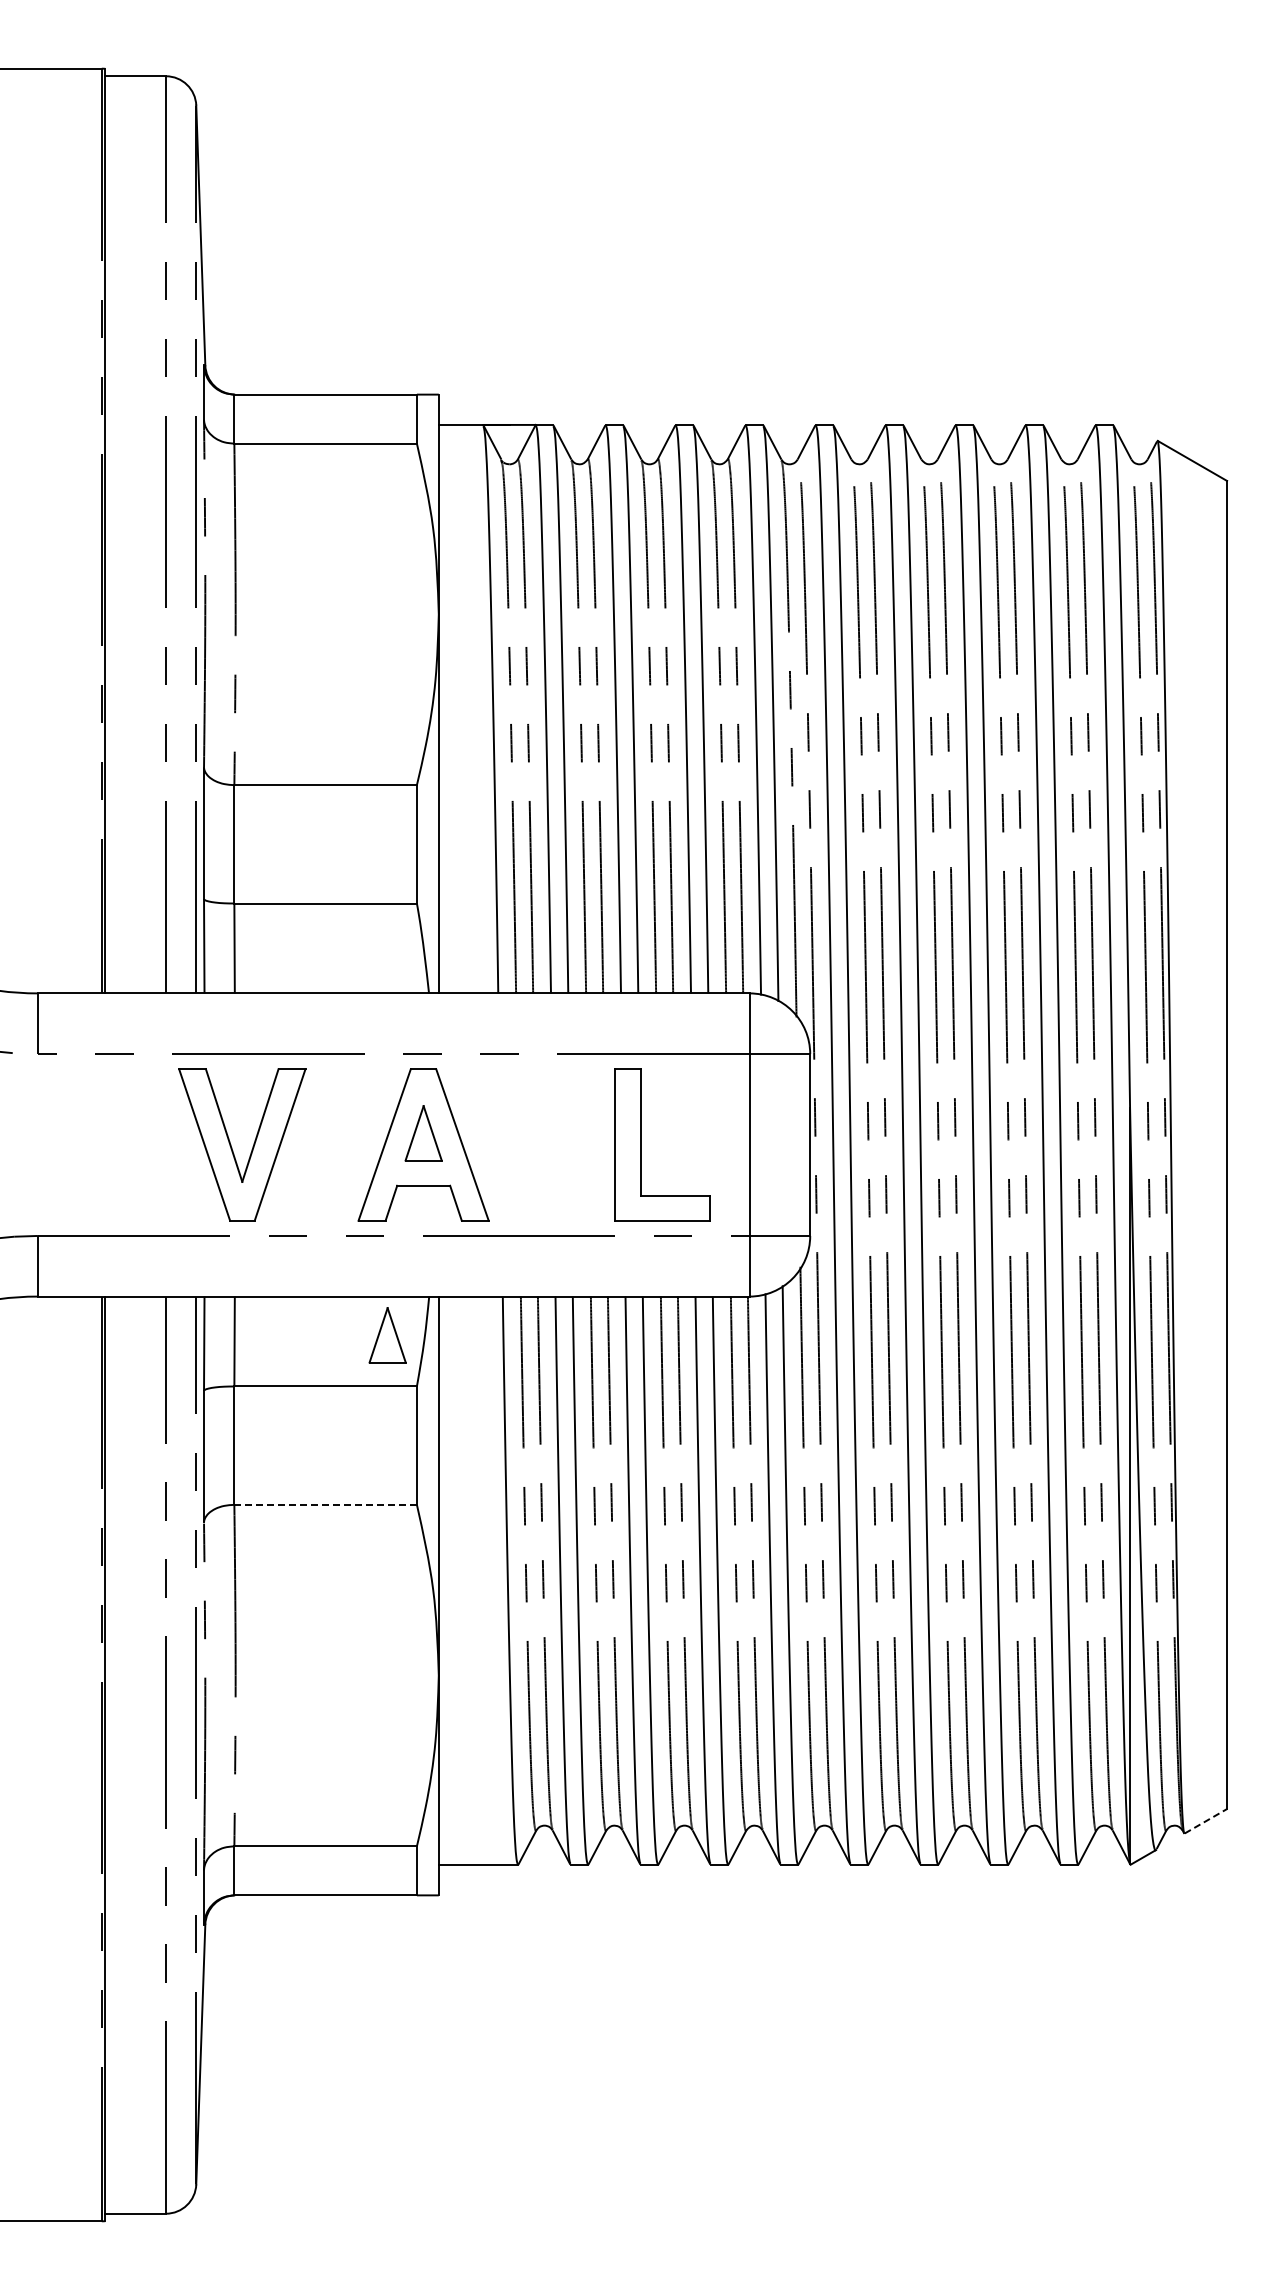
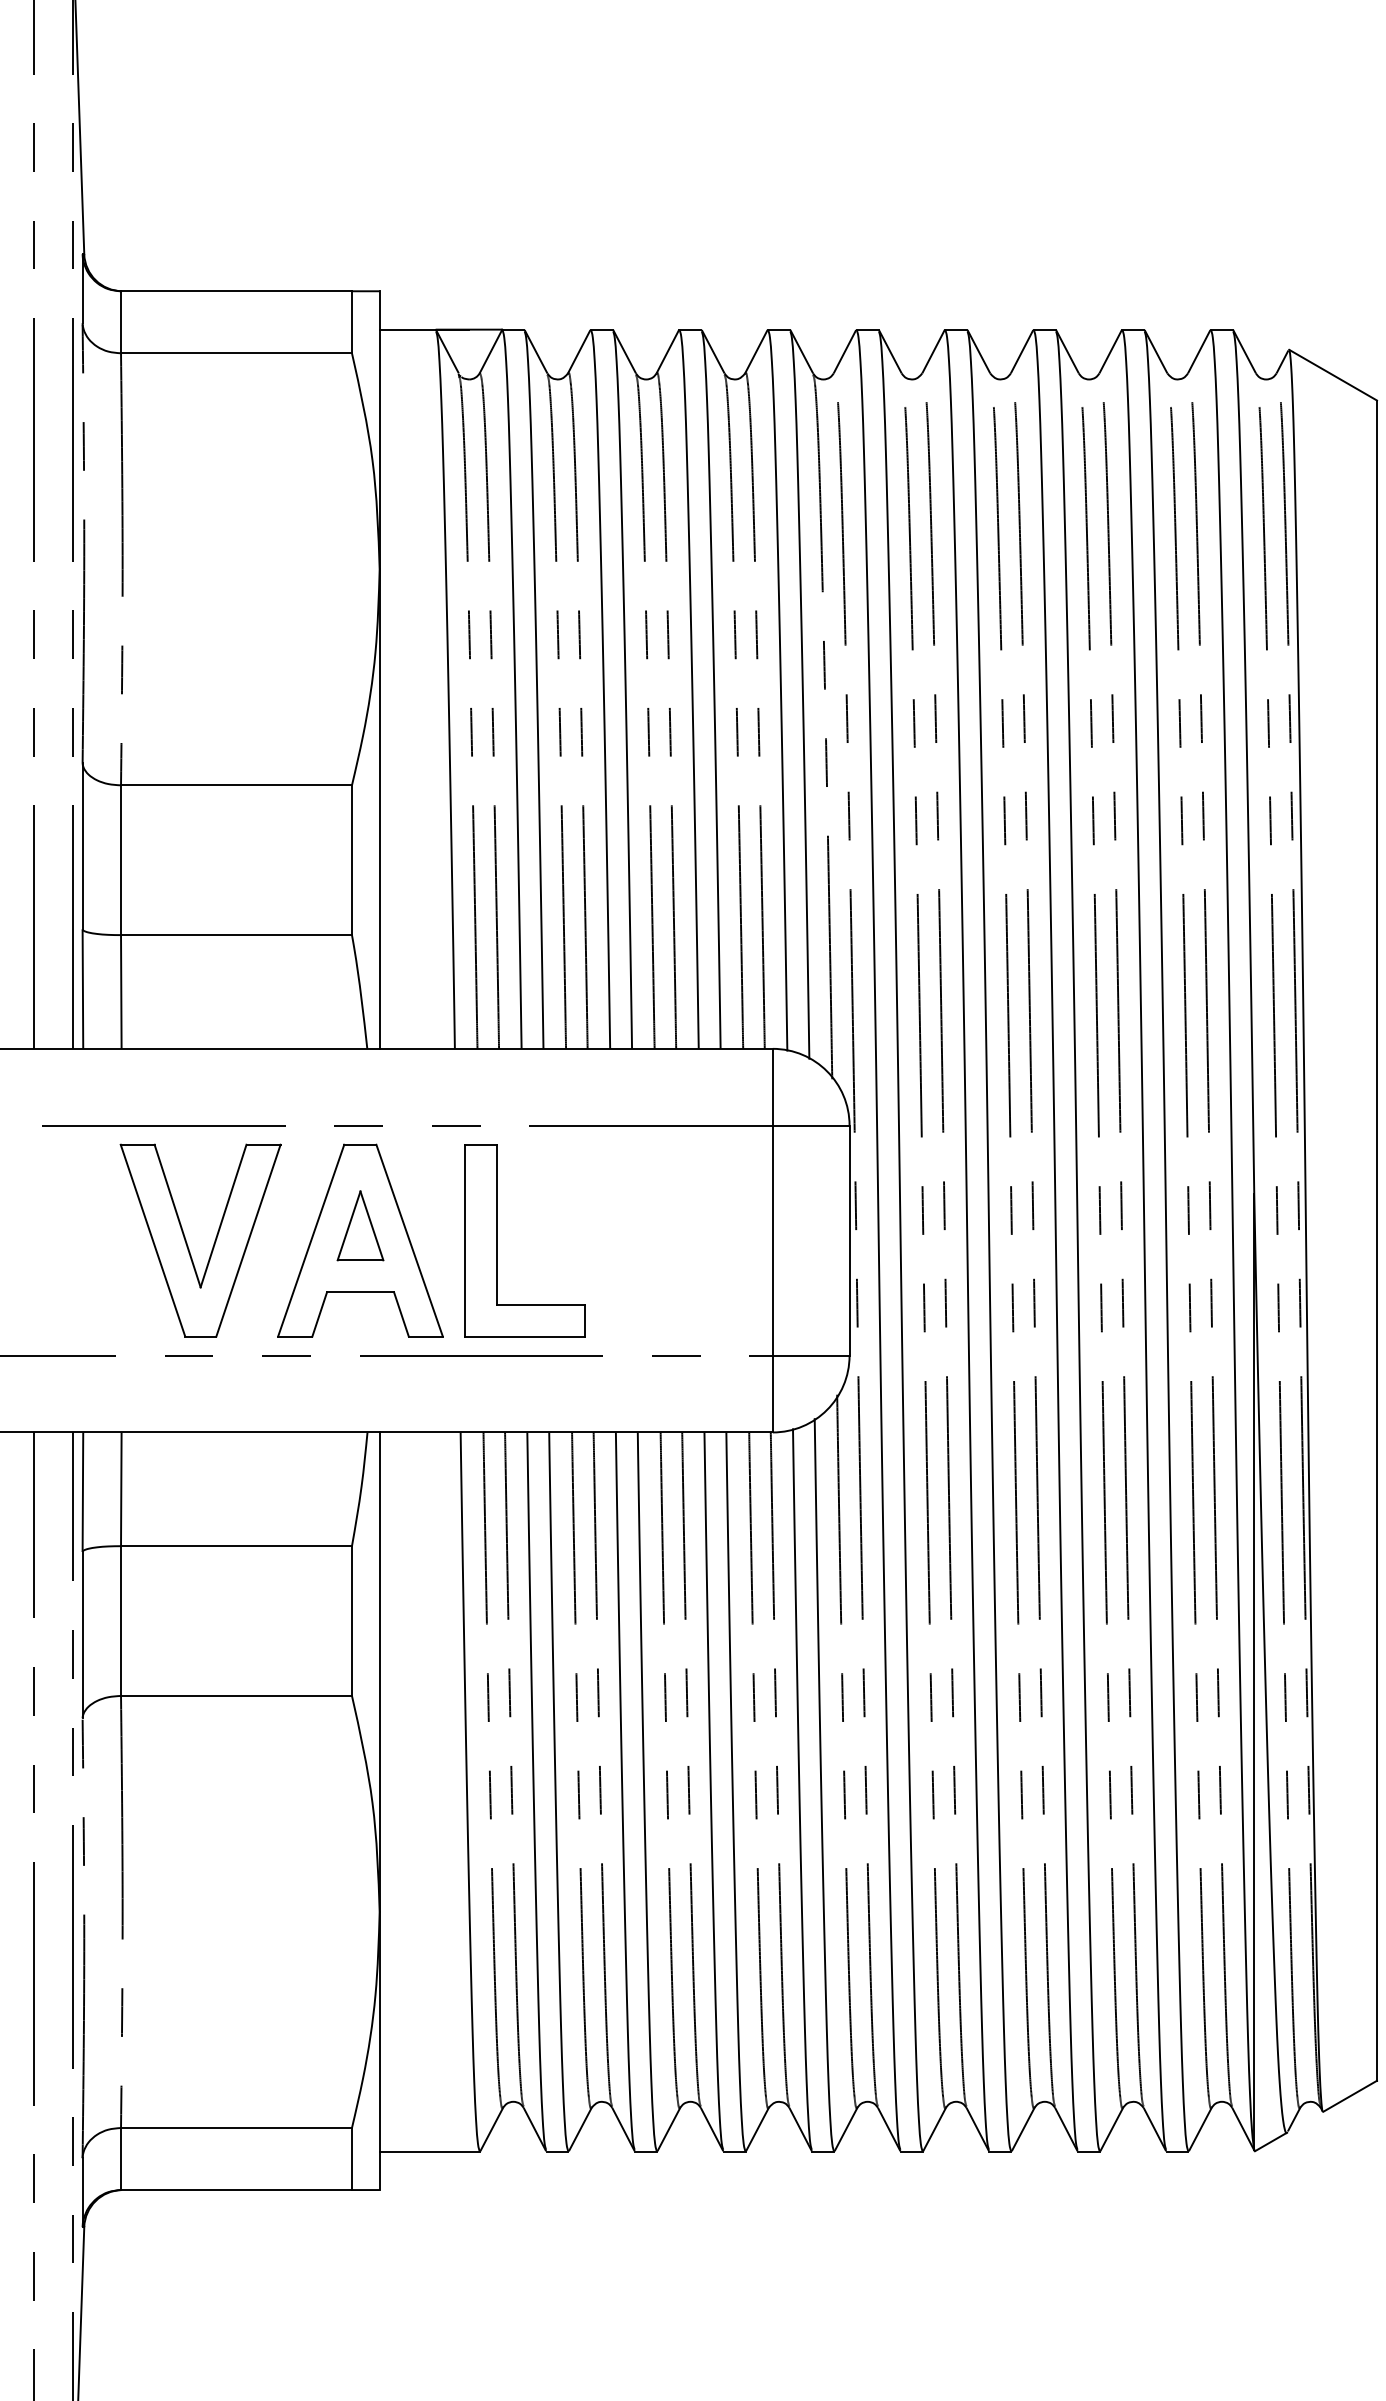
part: (641, 1144) -> (498, 1240), moved
part: (252, 1146) -> (213, 1242), moved
part: (387, 1335) -> (314, 1481), removed
line: (326, 1504) -> (237, 1695), dashed -> solid
line: (1206, 1821) -> (1350, 2096), dashed -> solid

